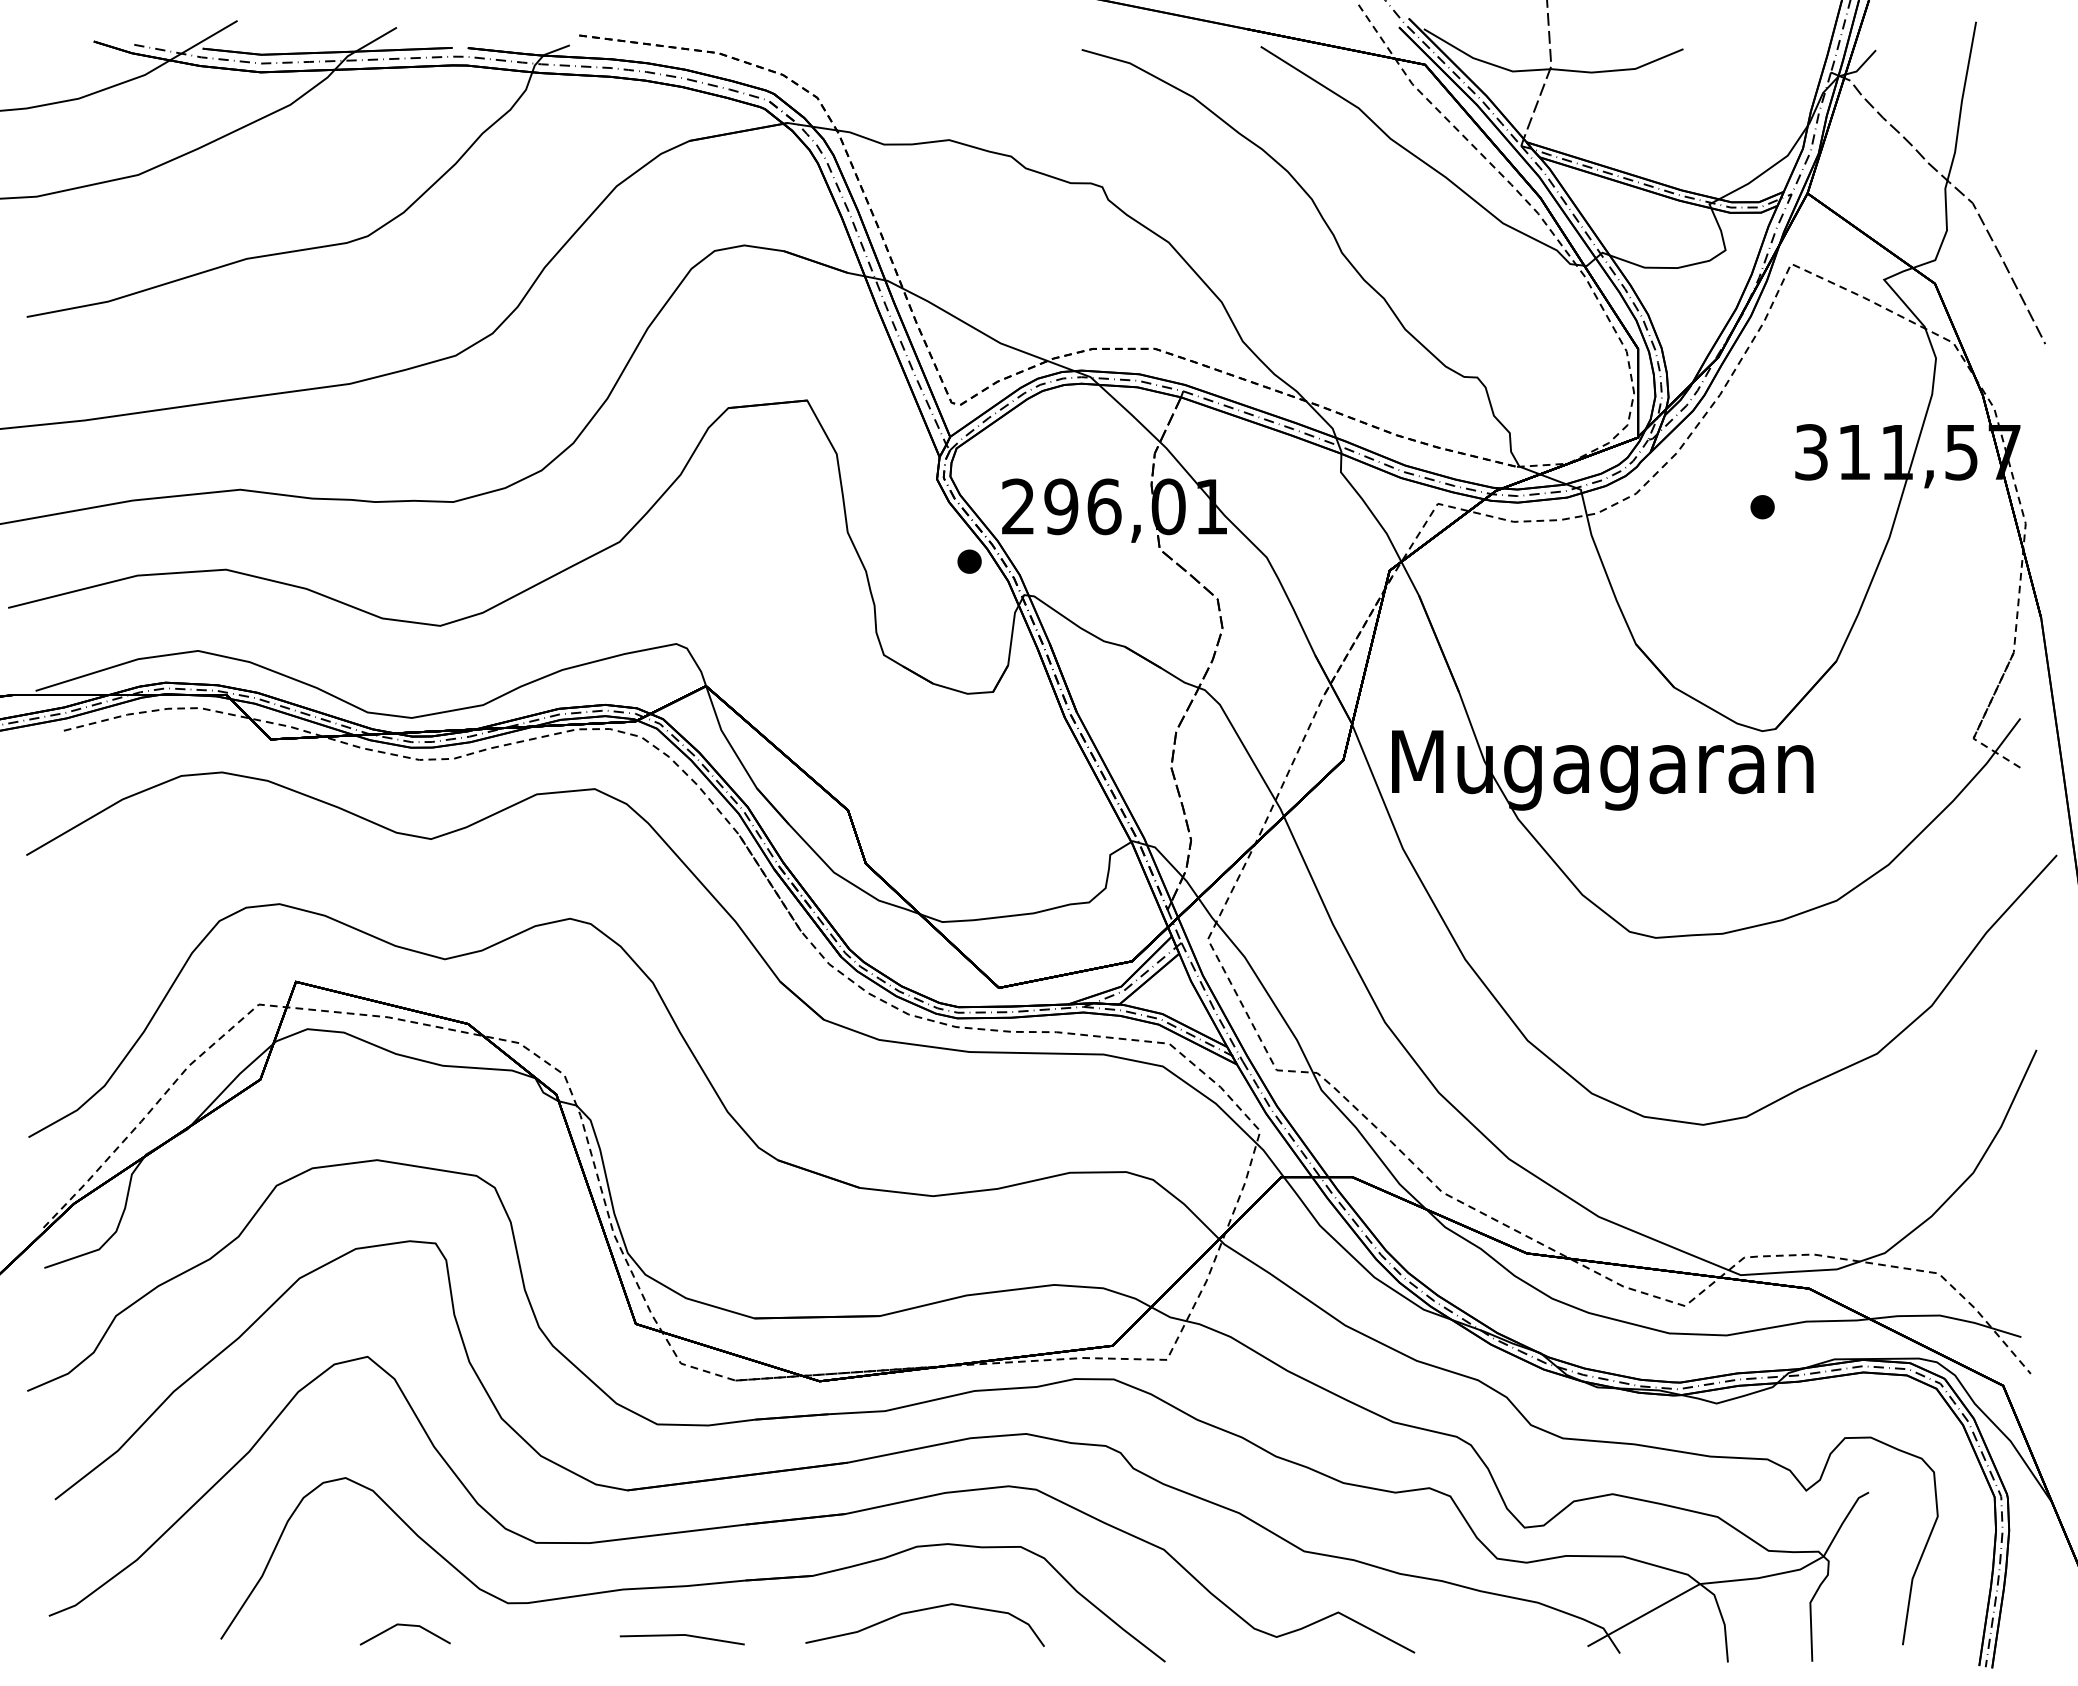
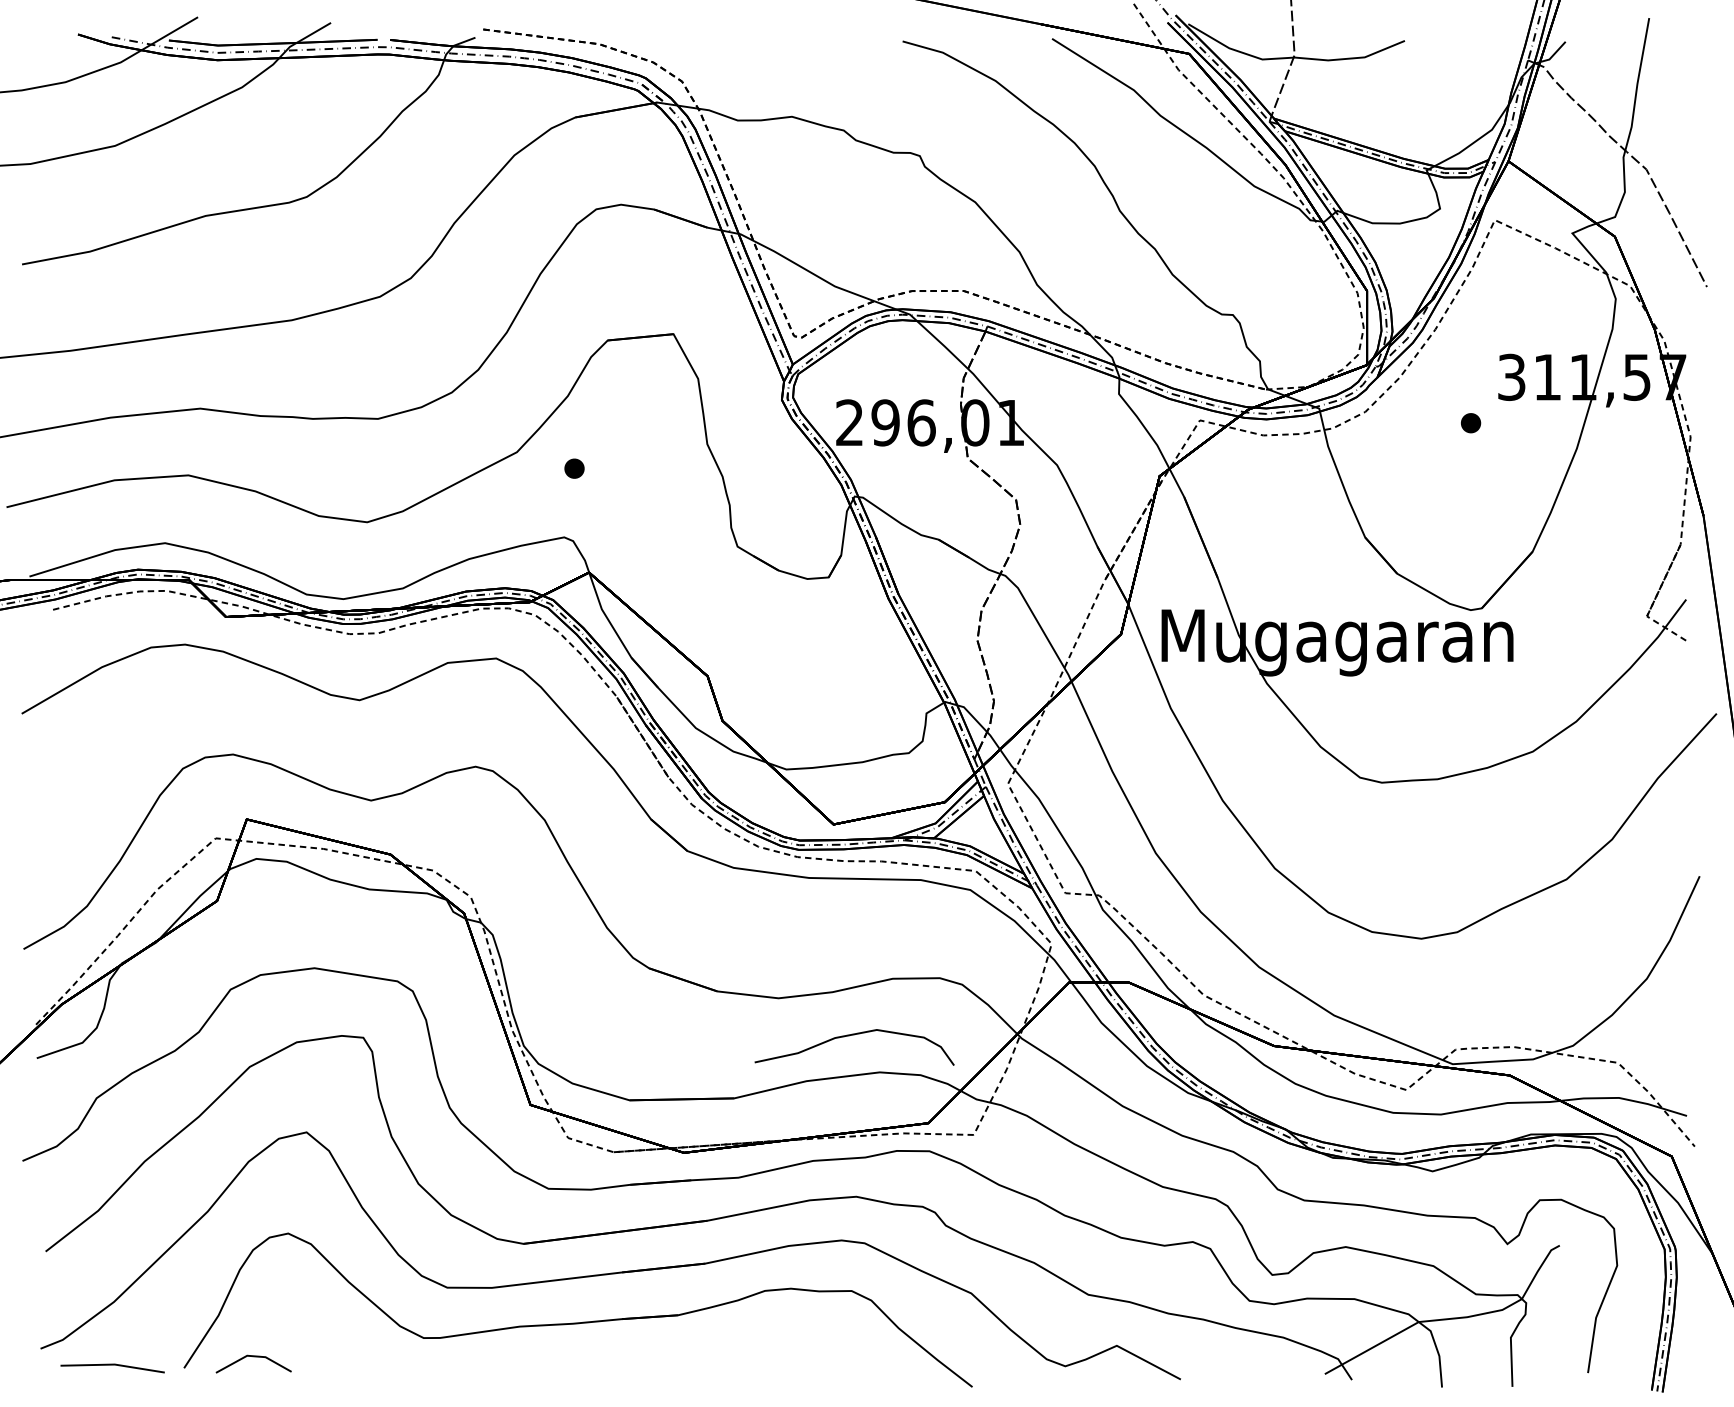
part: (969, 561) -> (574, 468), moved
curve: (920, 1611) -> (850, 1036), moved
line: (407, 1626) -> (255, 1357), moved
line: (681, 1635) -> (112, 1364), moved

